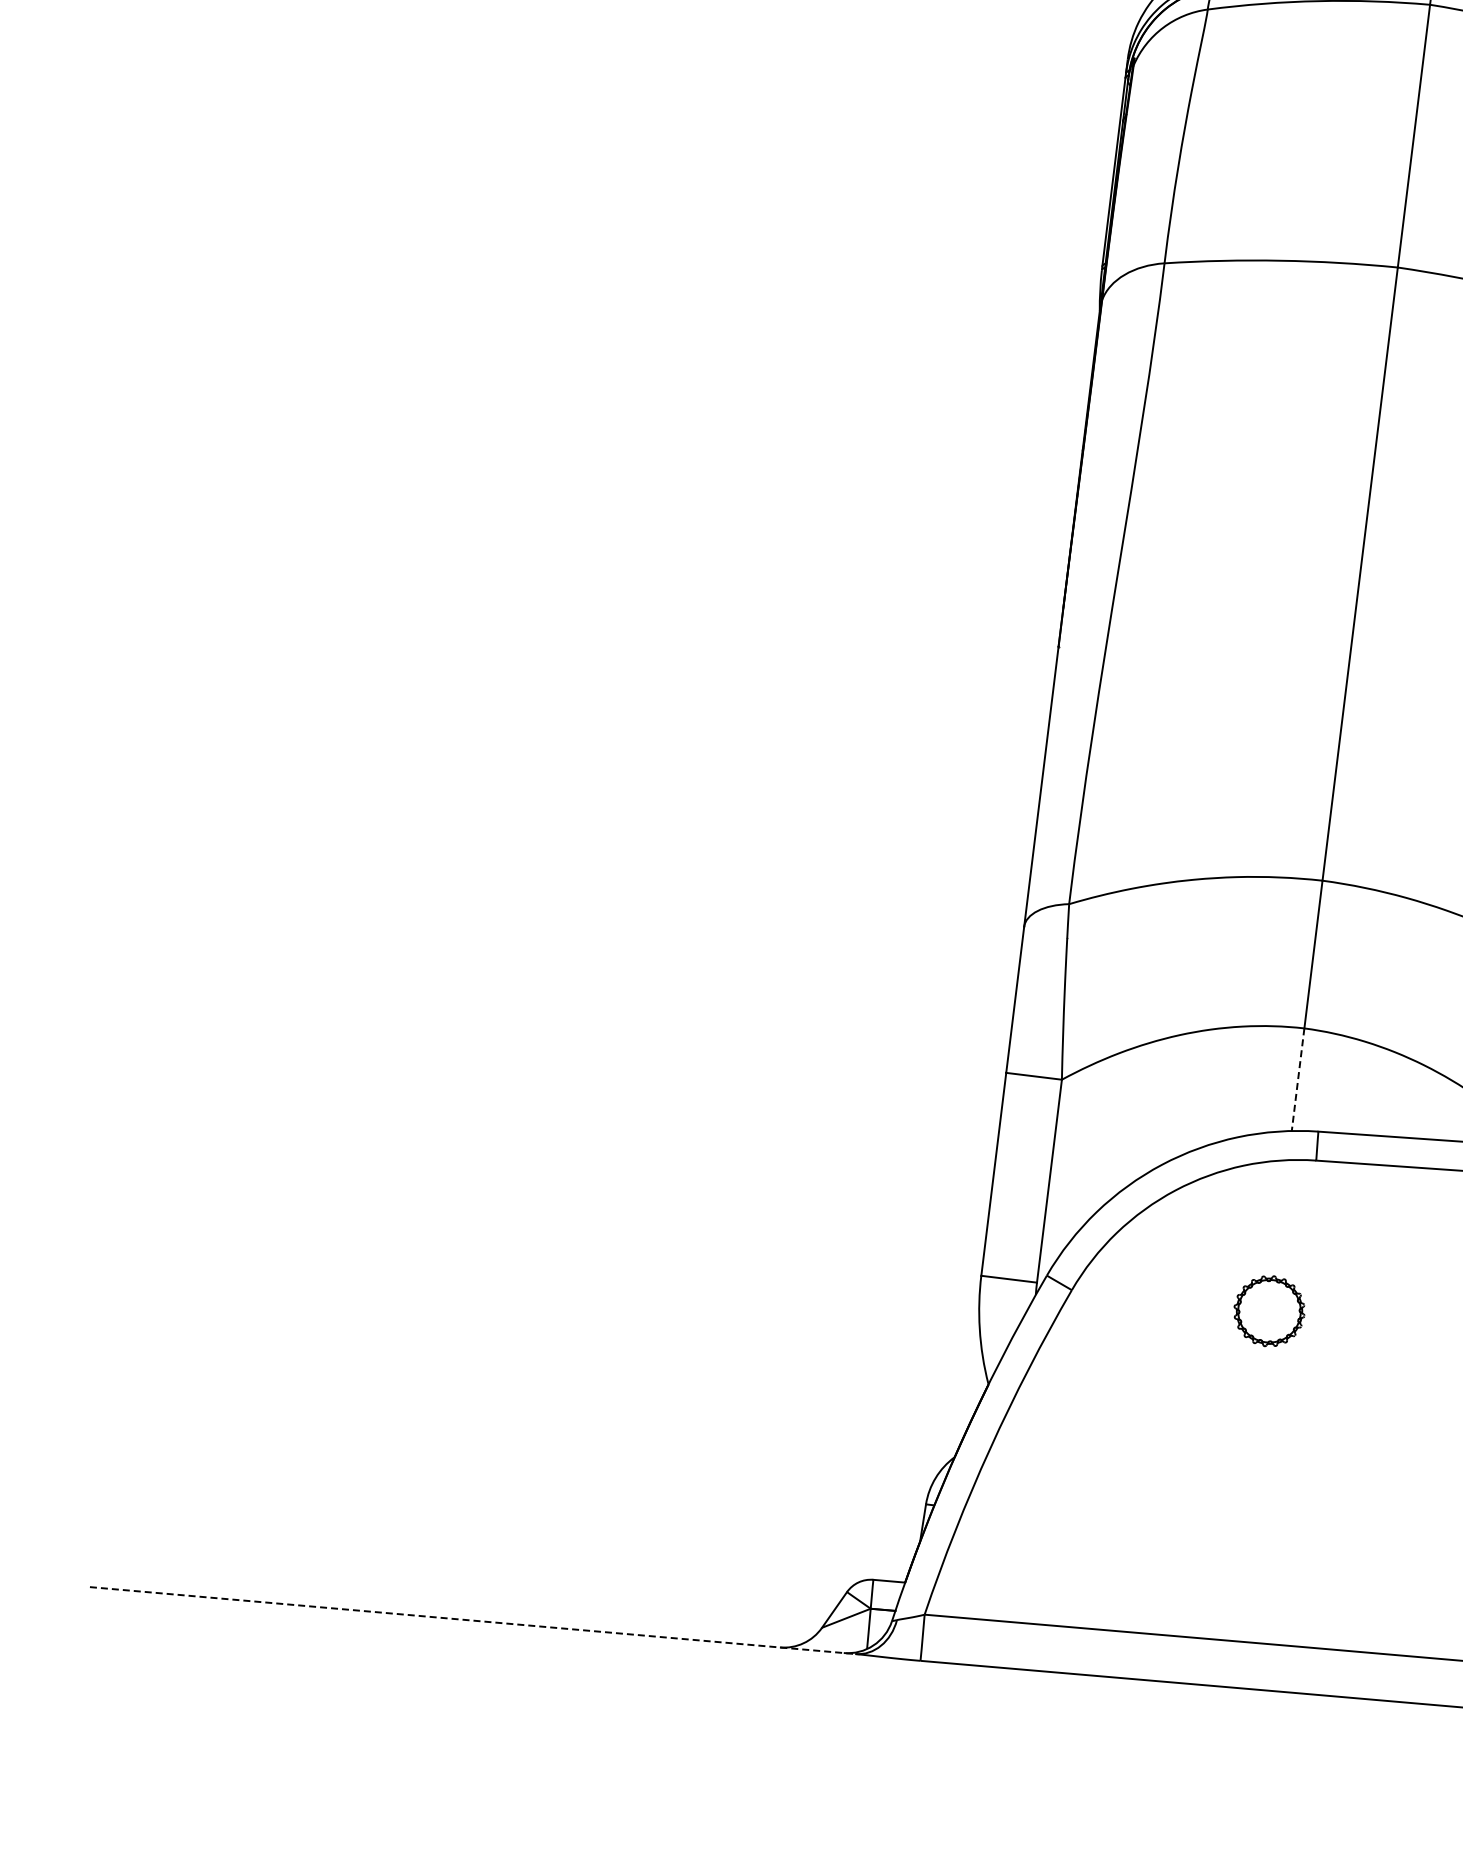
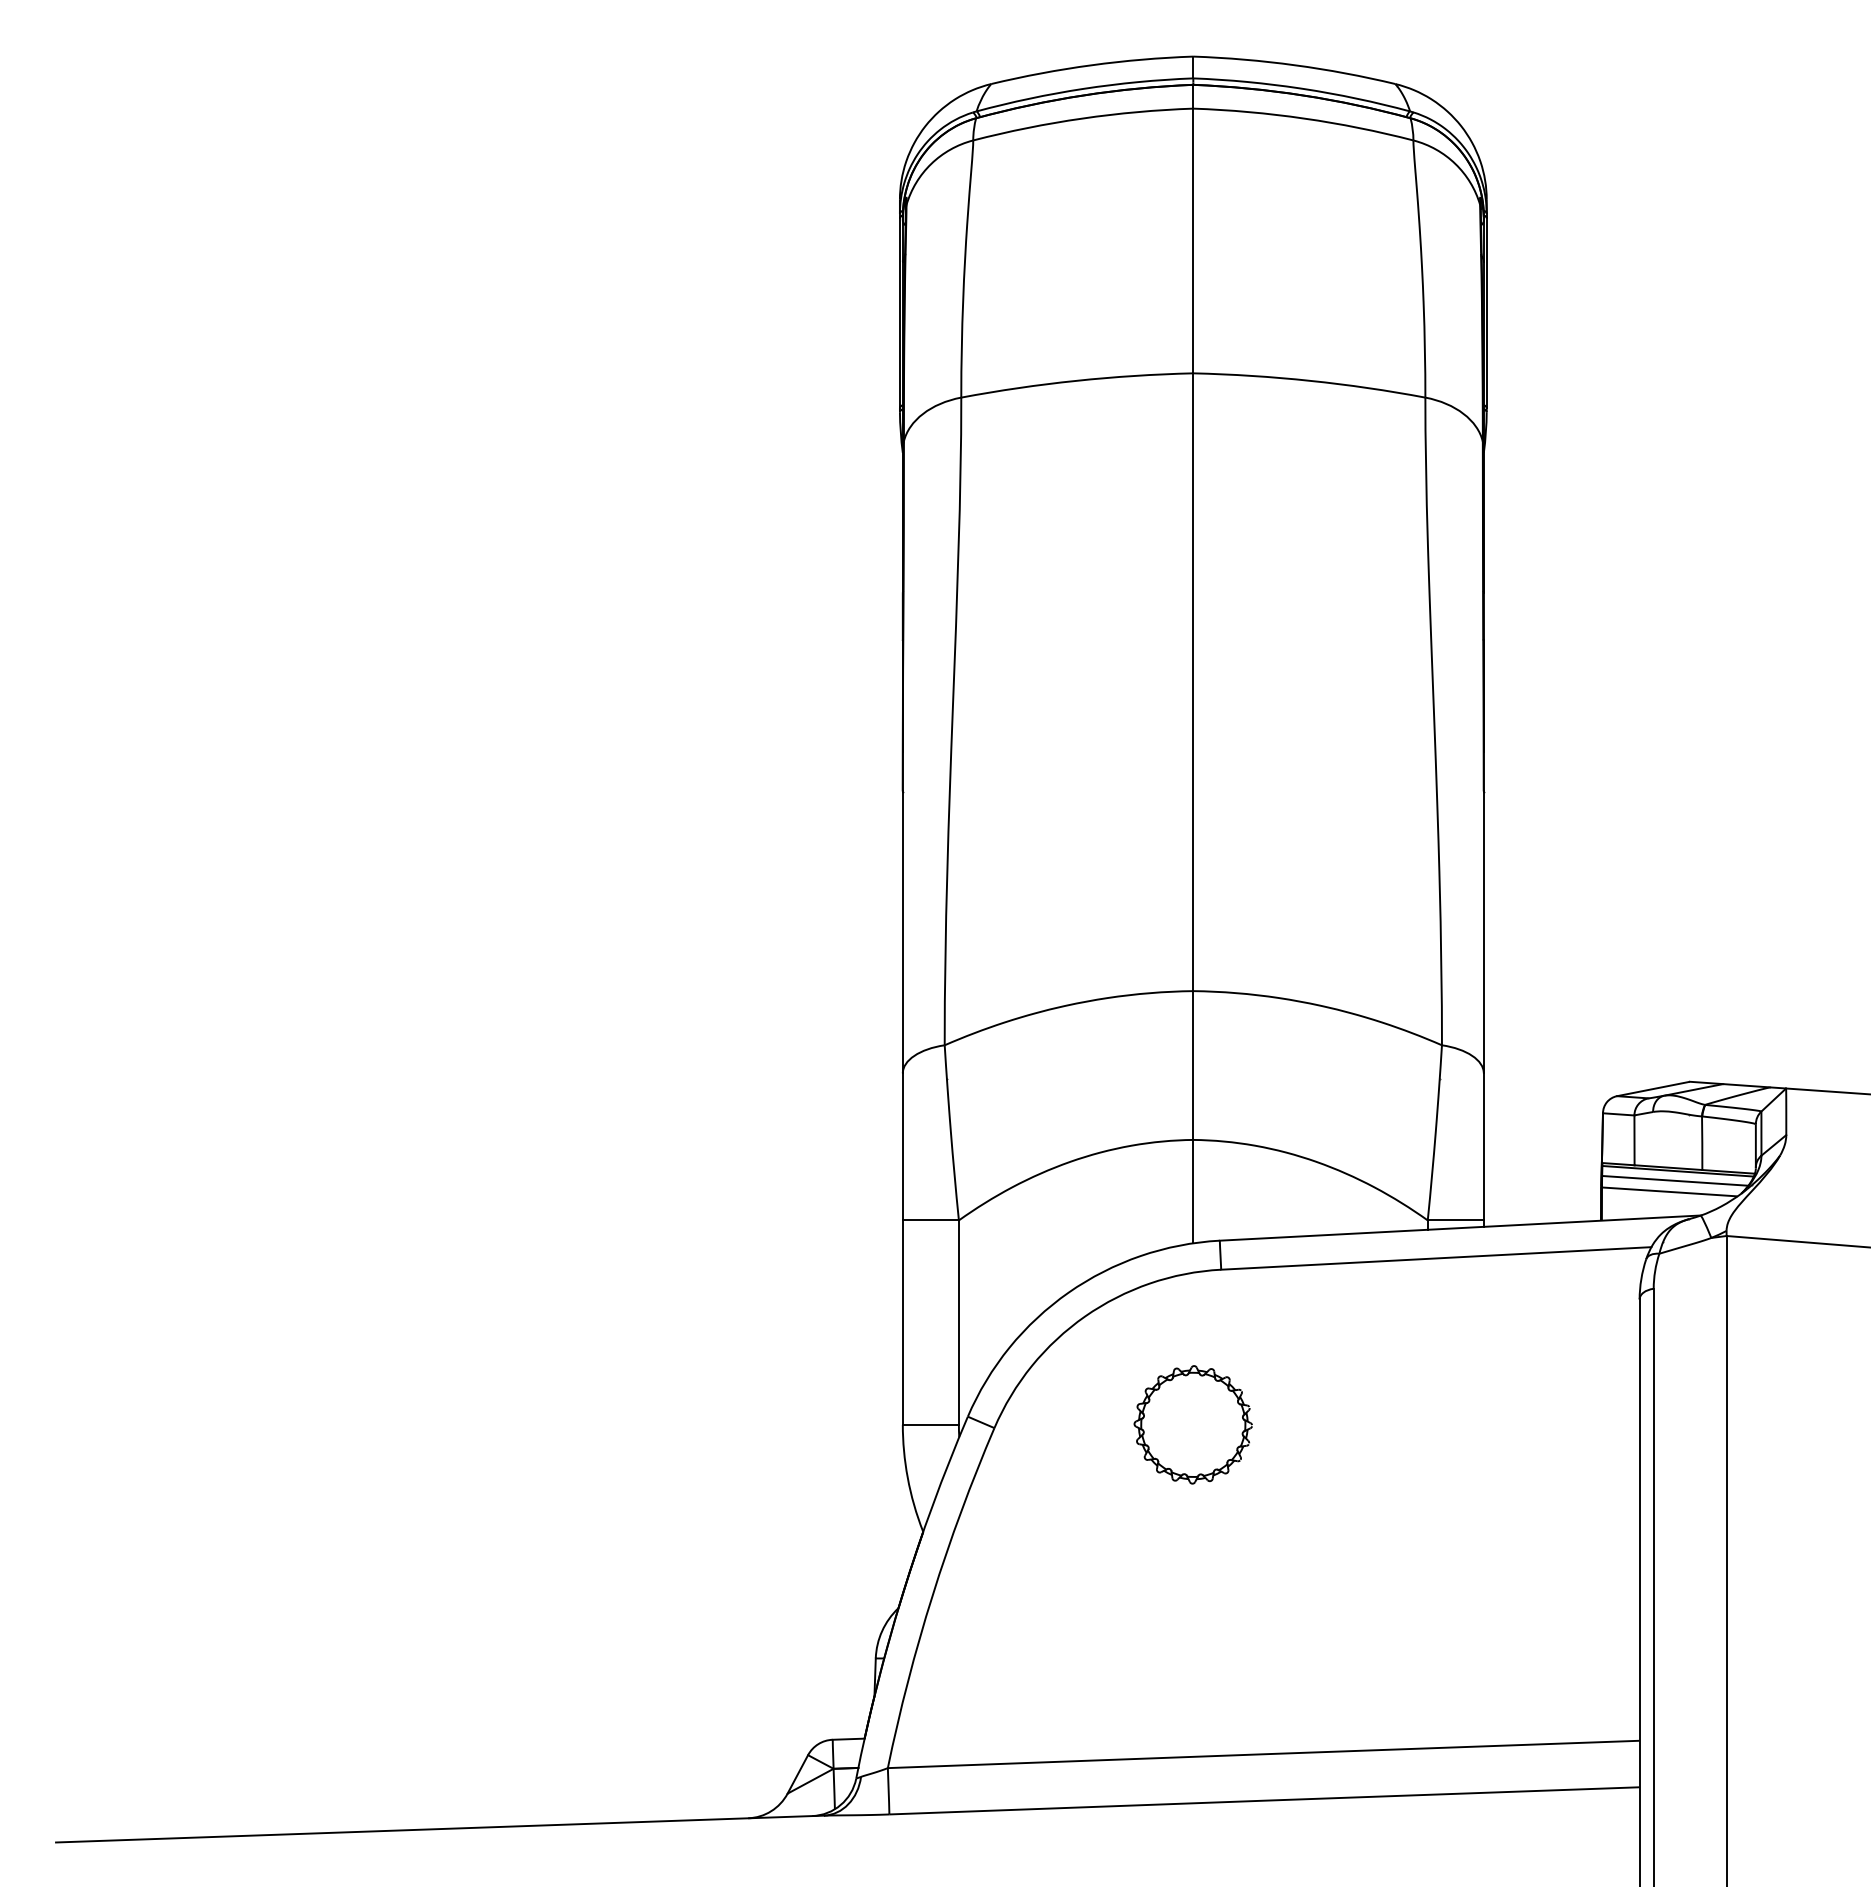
line: (1298, 1079) -> (1193, 1191), dashed -> solid
part: (1268, 1310) -> (1192, 1424), size x1.67
line: (473, 1621) -> (440, 1829), dashed -> solid

